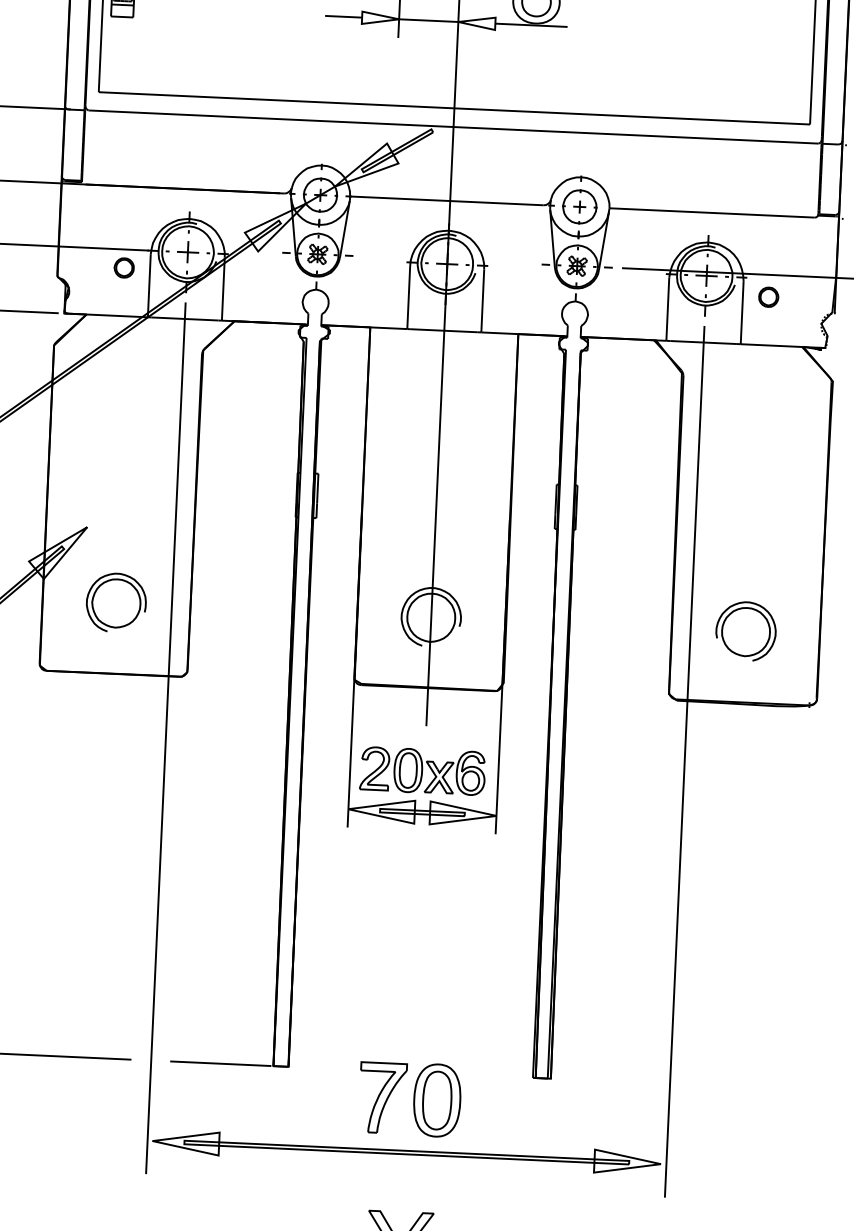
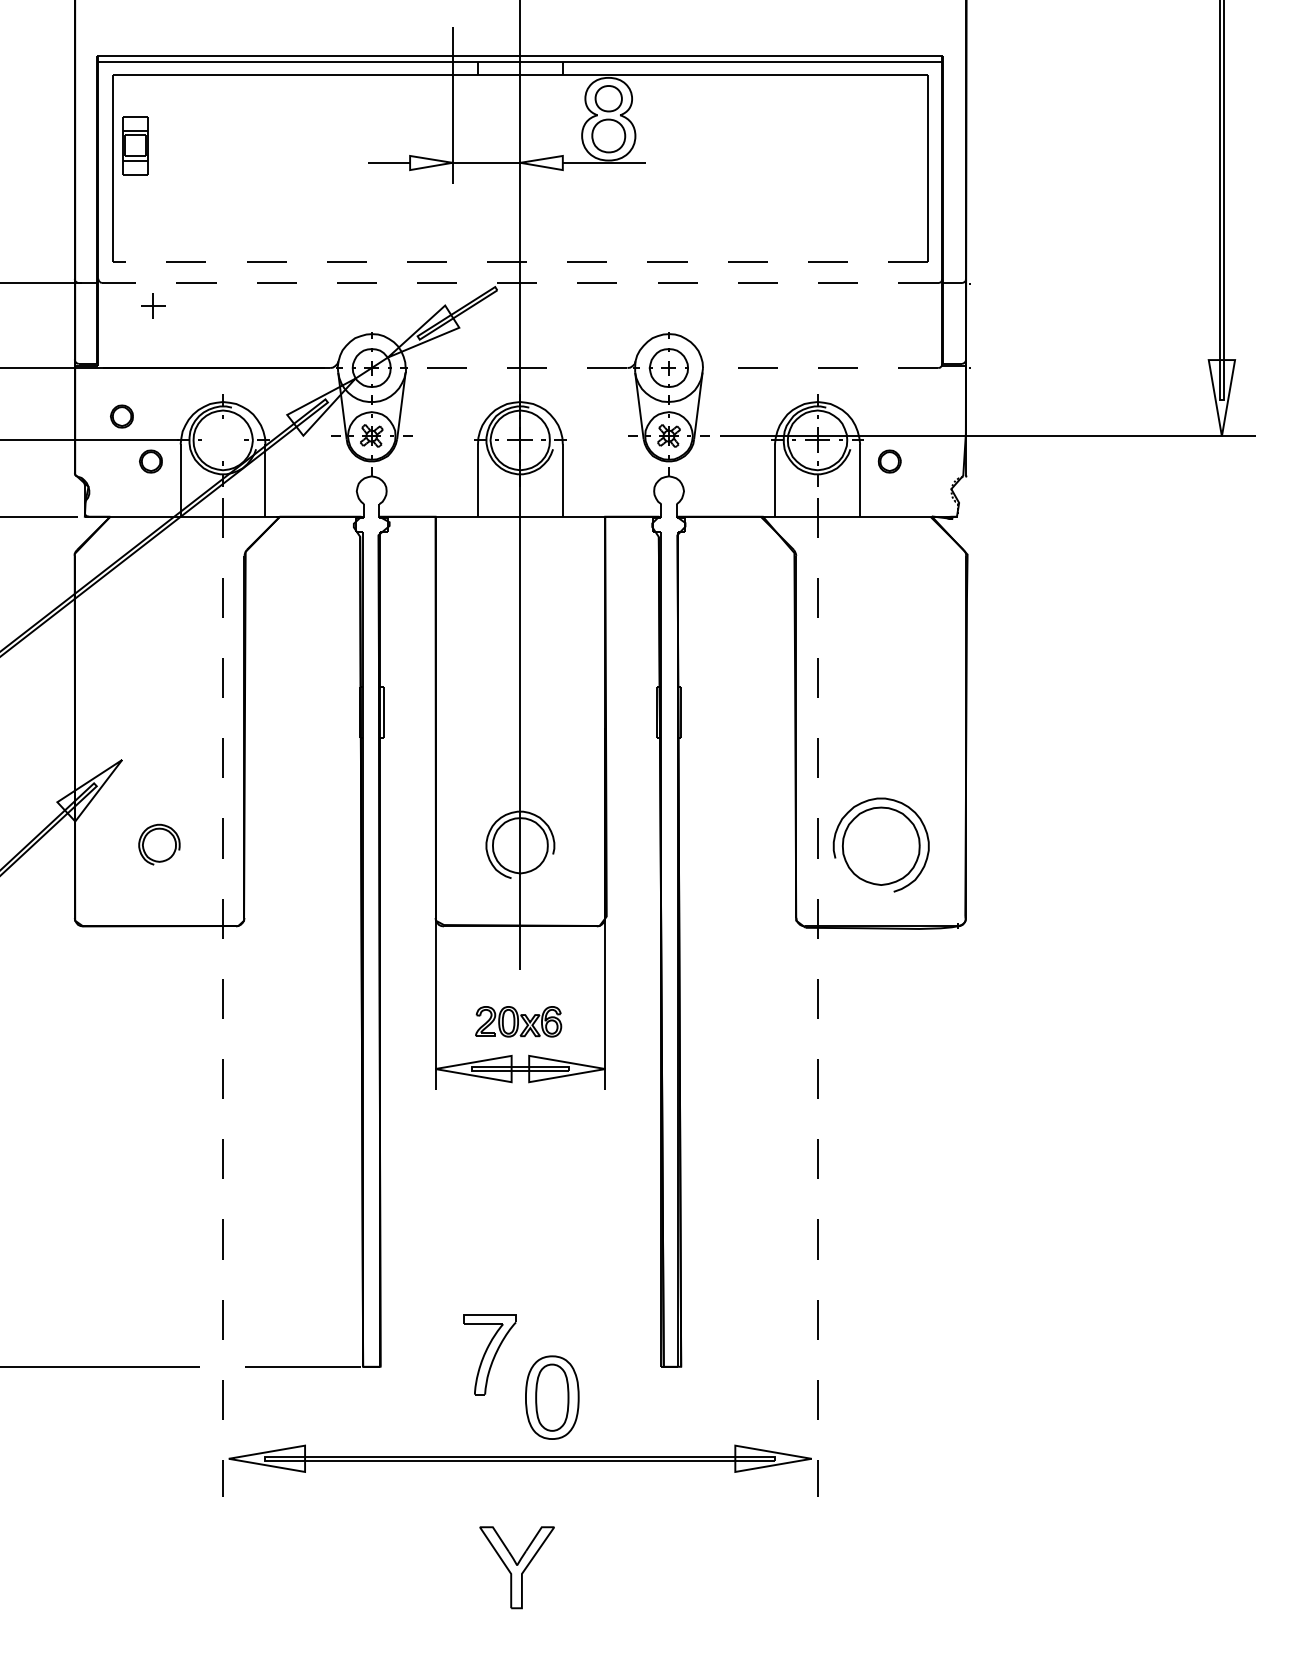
line: (454, 108) -> (520, 261), solid -> dashed
line: (453, 127) -> (520, 283), solid -> dashed
line: (446, 201) -> (516, 368), solid -> dashed
line: (711, 213) -> (820, 368), solid -> dashed
part: (100, 227) -> (121, 416), added
part: (188, 251) -> (153, 305), moved
part: (116, 602) -> (159, 844), size x0.6
part: (745, 630) -> (880, 844), size x1.4
line: (166, 738) -> (223, 997), solid -> dashed
line: (684, 761) -> (817, 997), solid -> dashed
part: (422, 771) -> (518, 1021), size x0.6
part: (382, 1097) -> (489, 1354), moved

